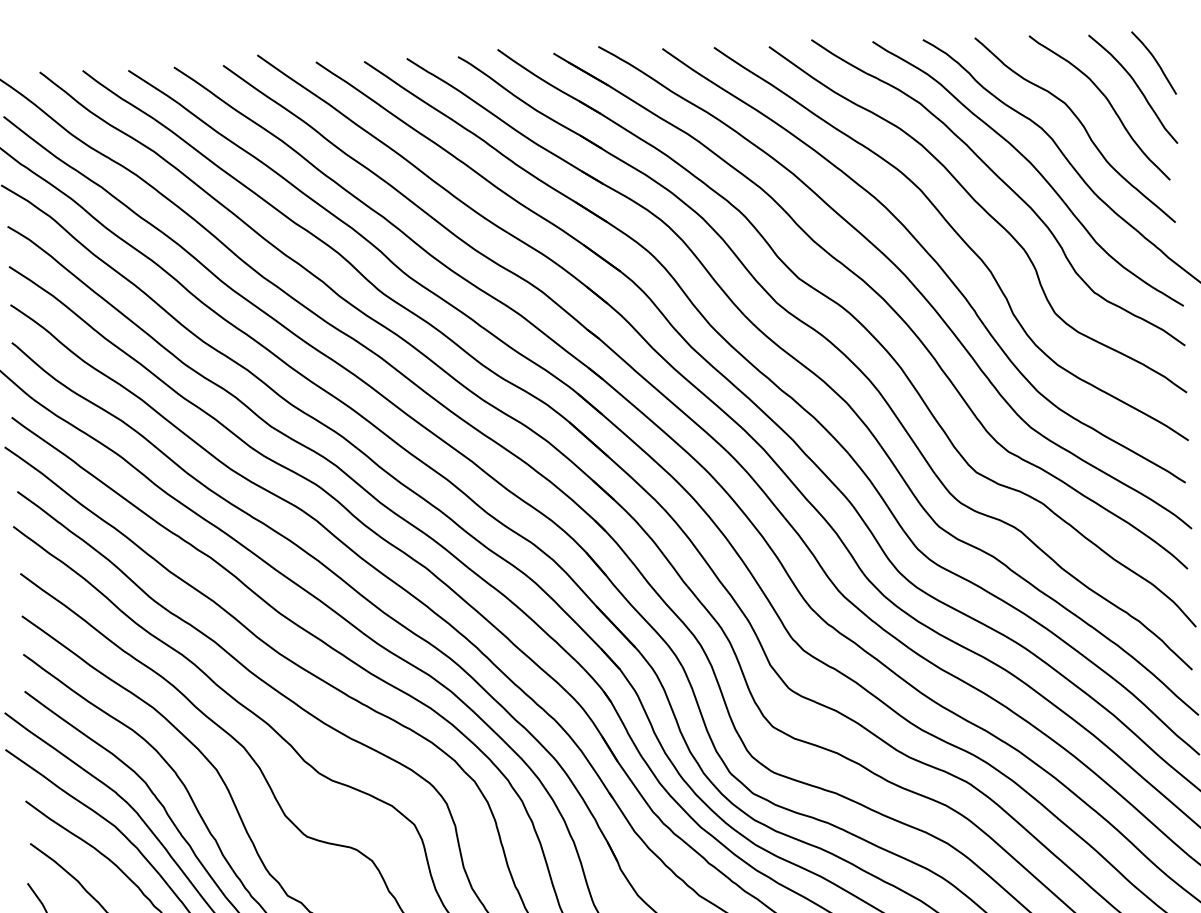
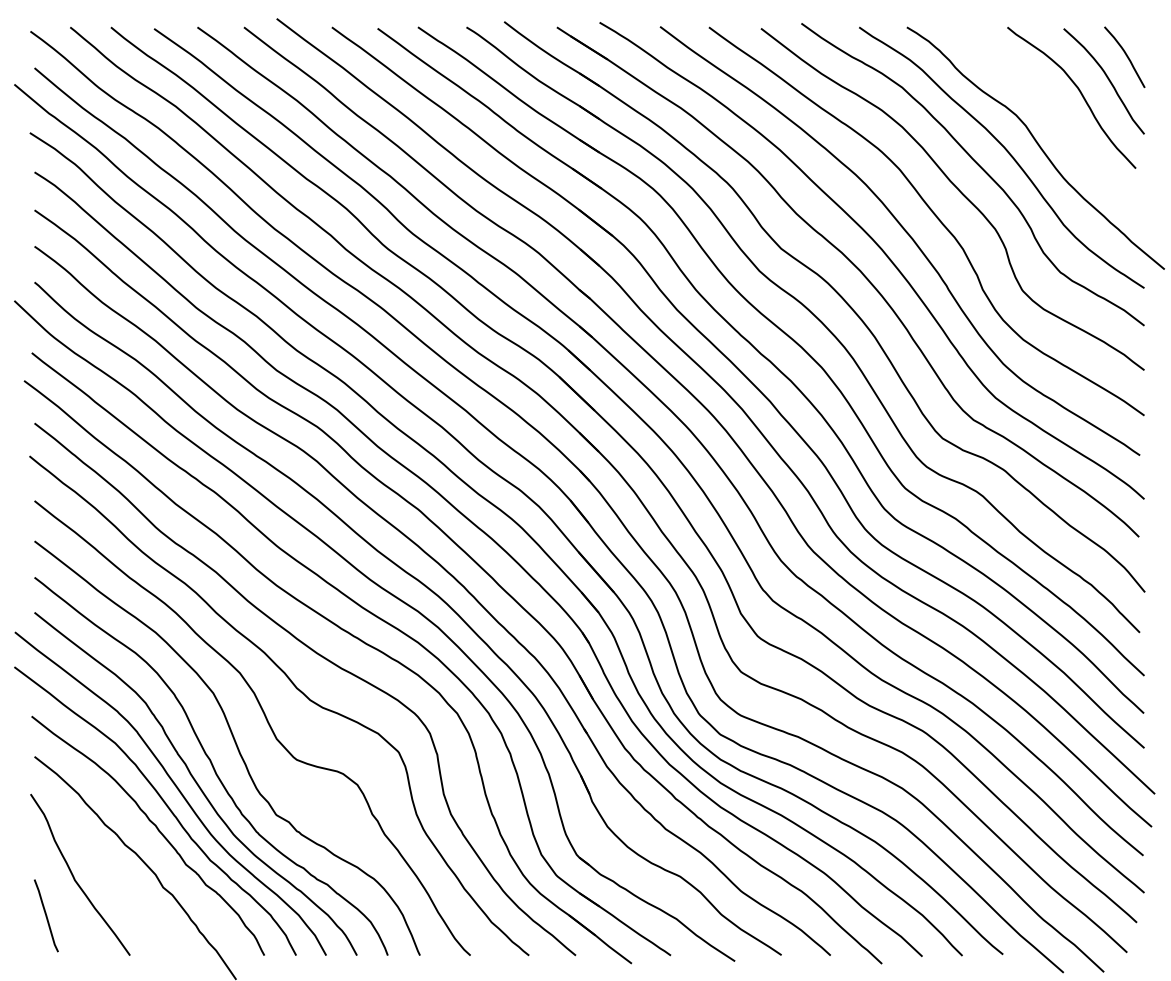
curve: (1081, 125) -> (1053, 113), removed

